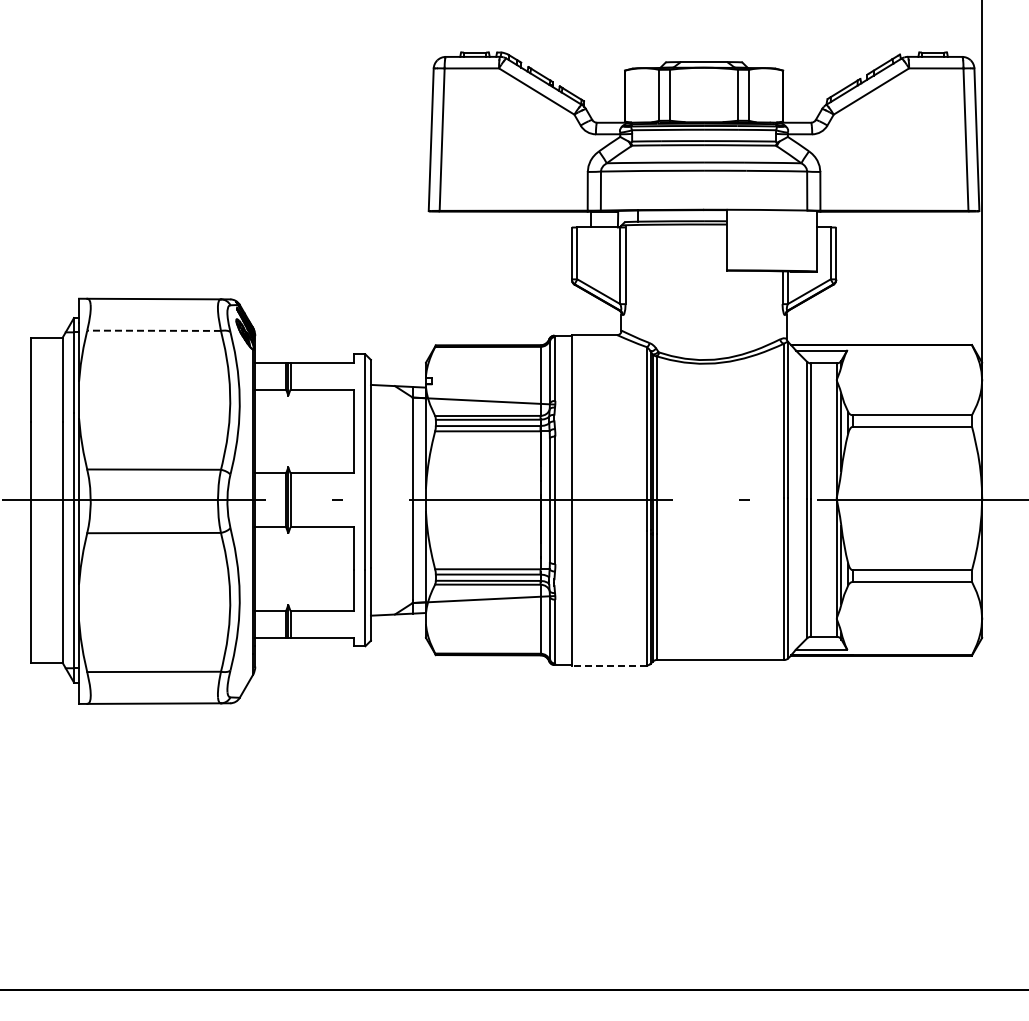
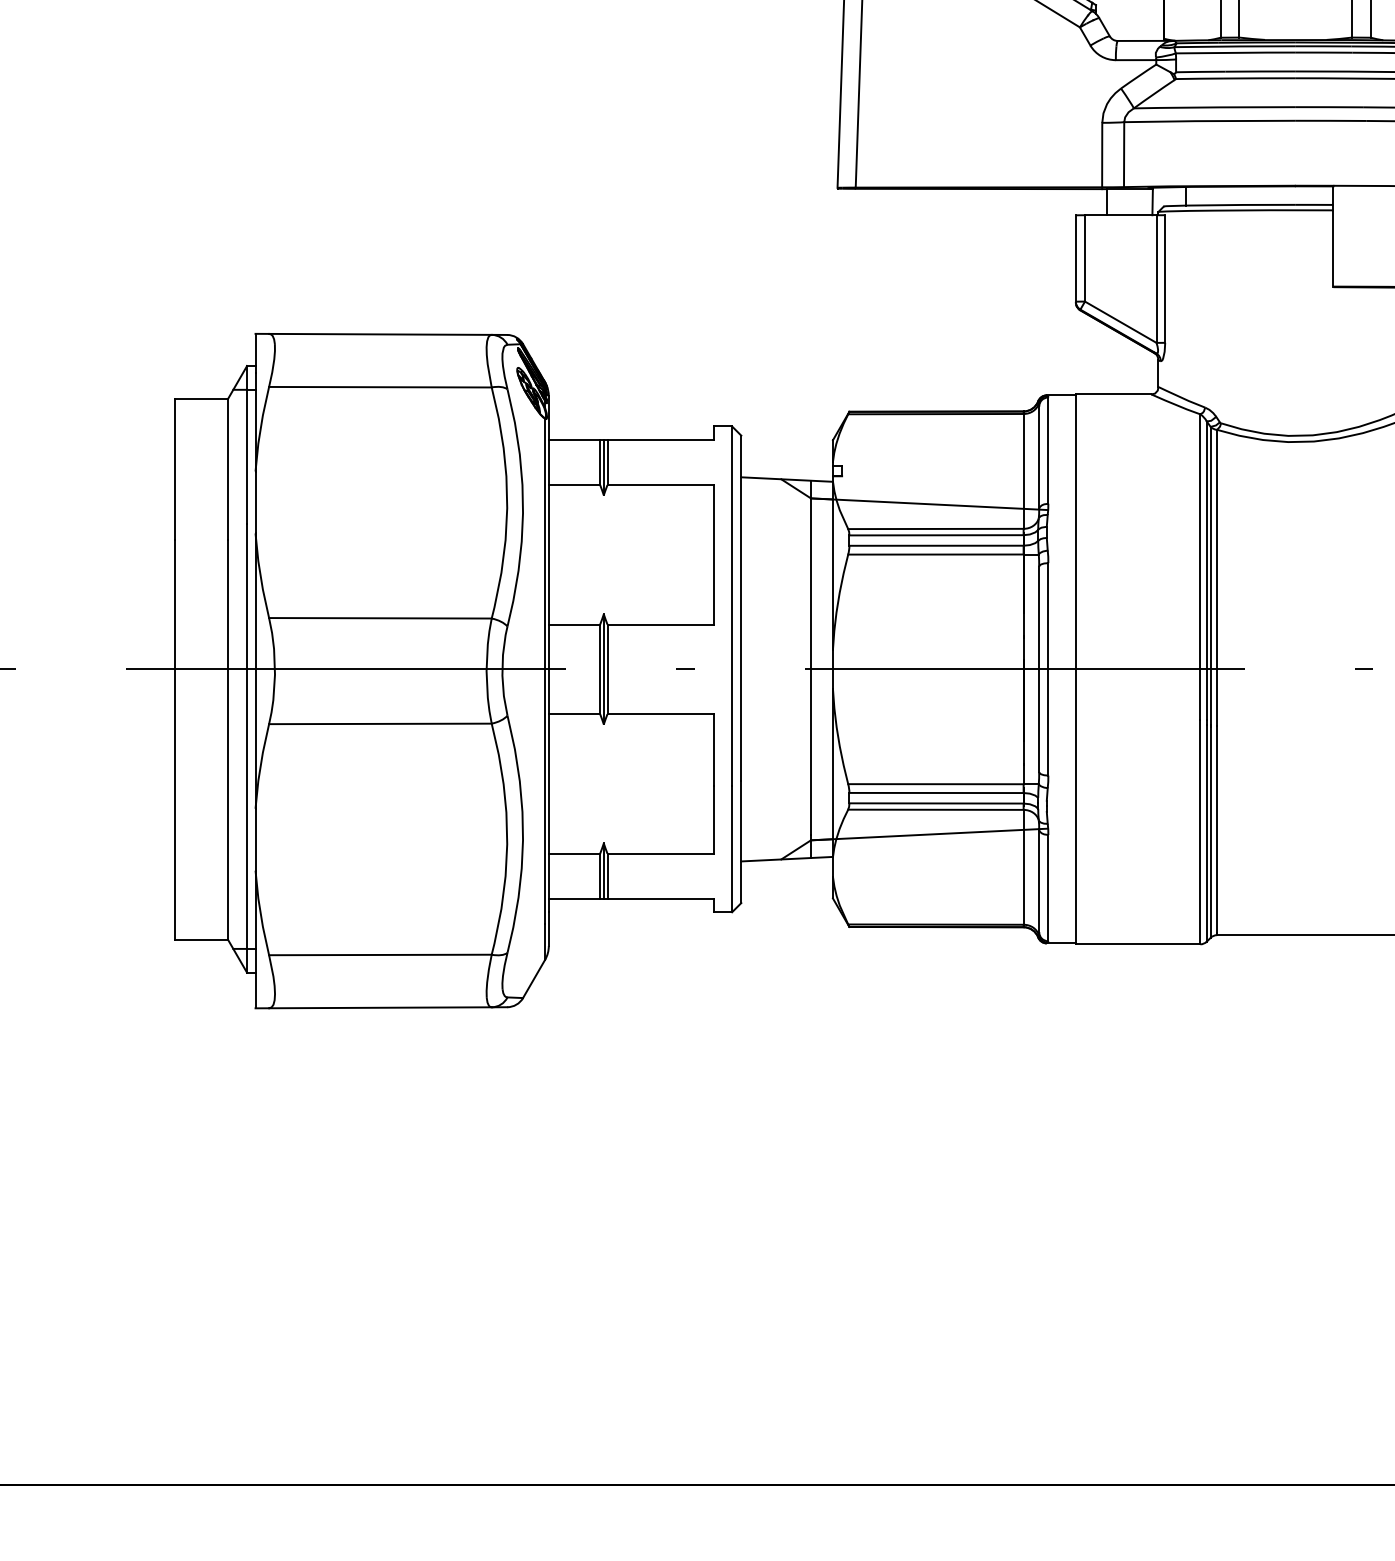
line: (154, 330) -> (381, 386), dashed -> solid
line: (608, 665) -> (1136, 944), dashed -> solid

